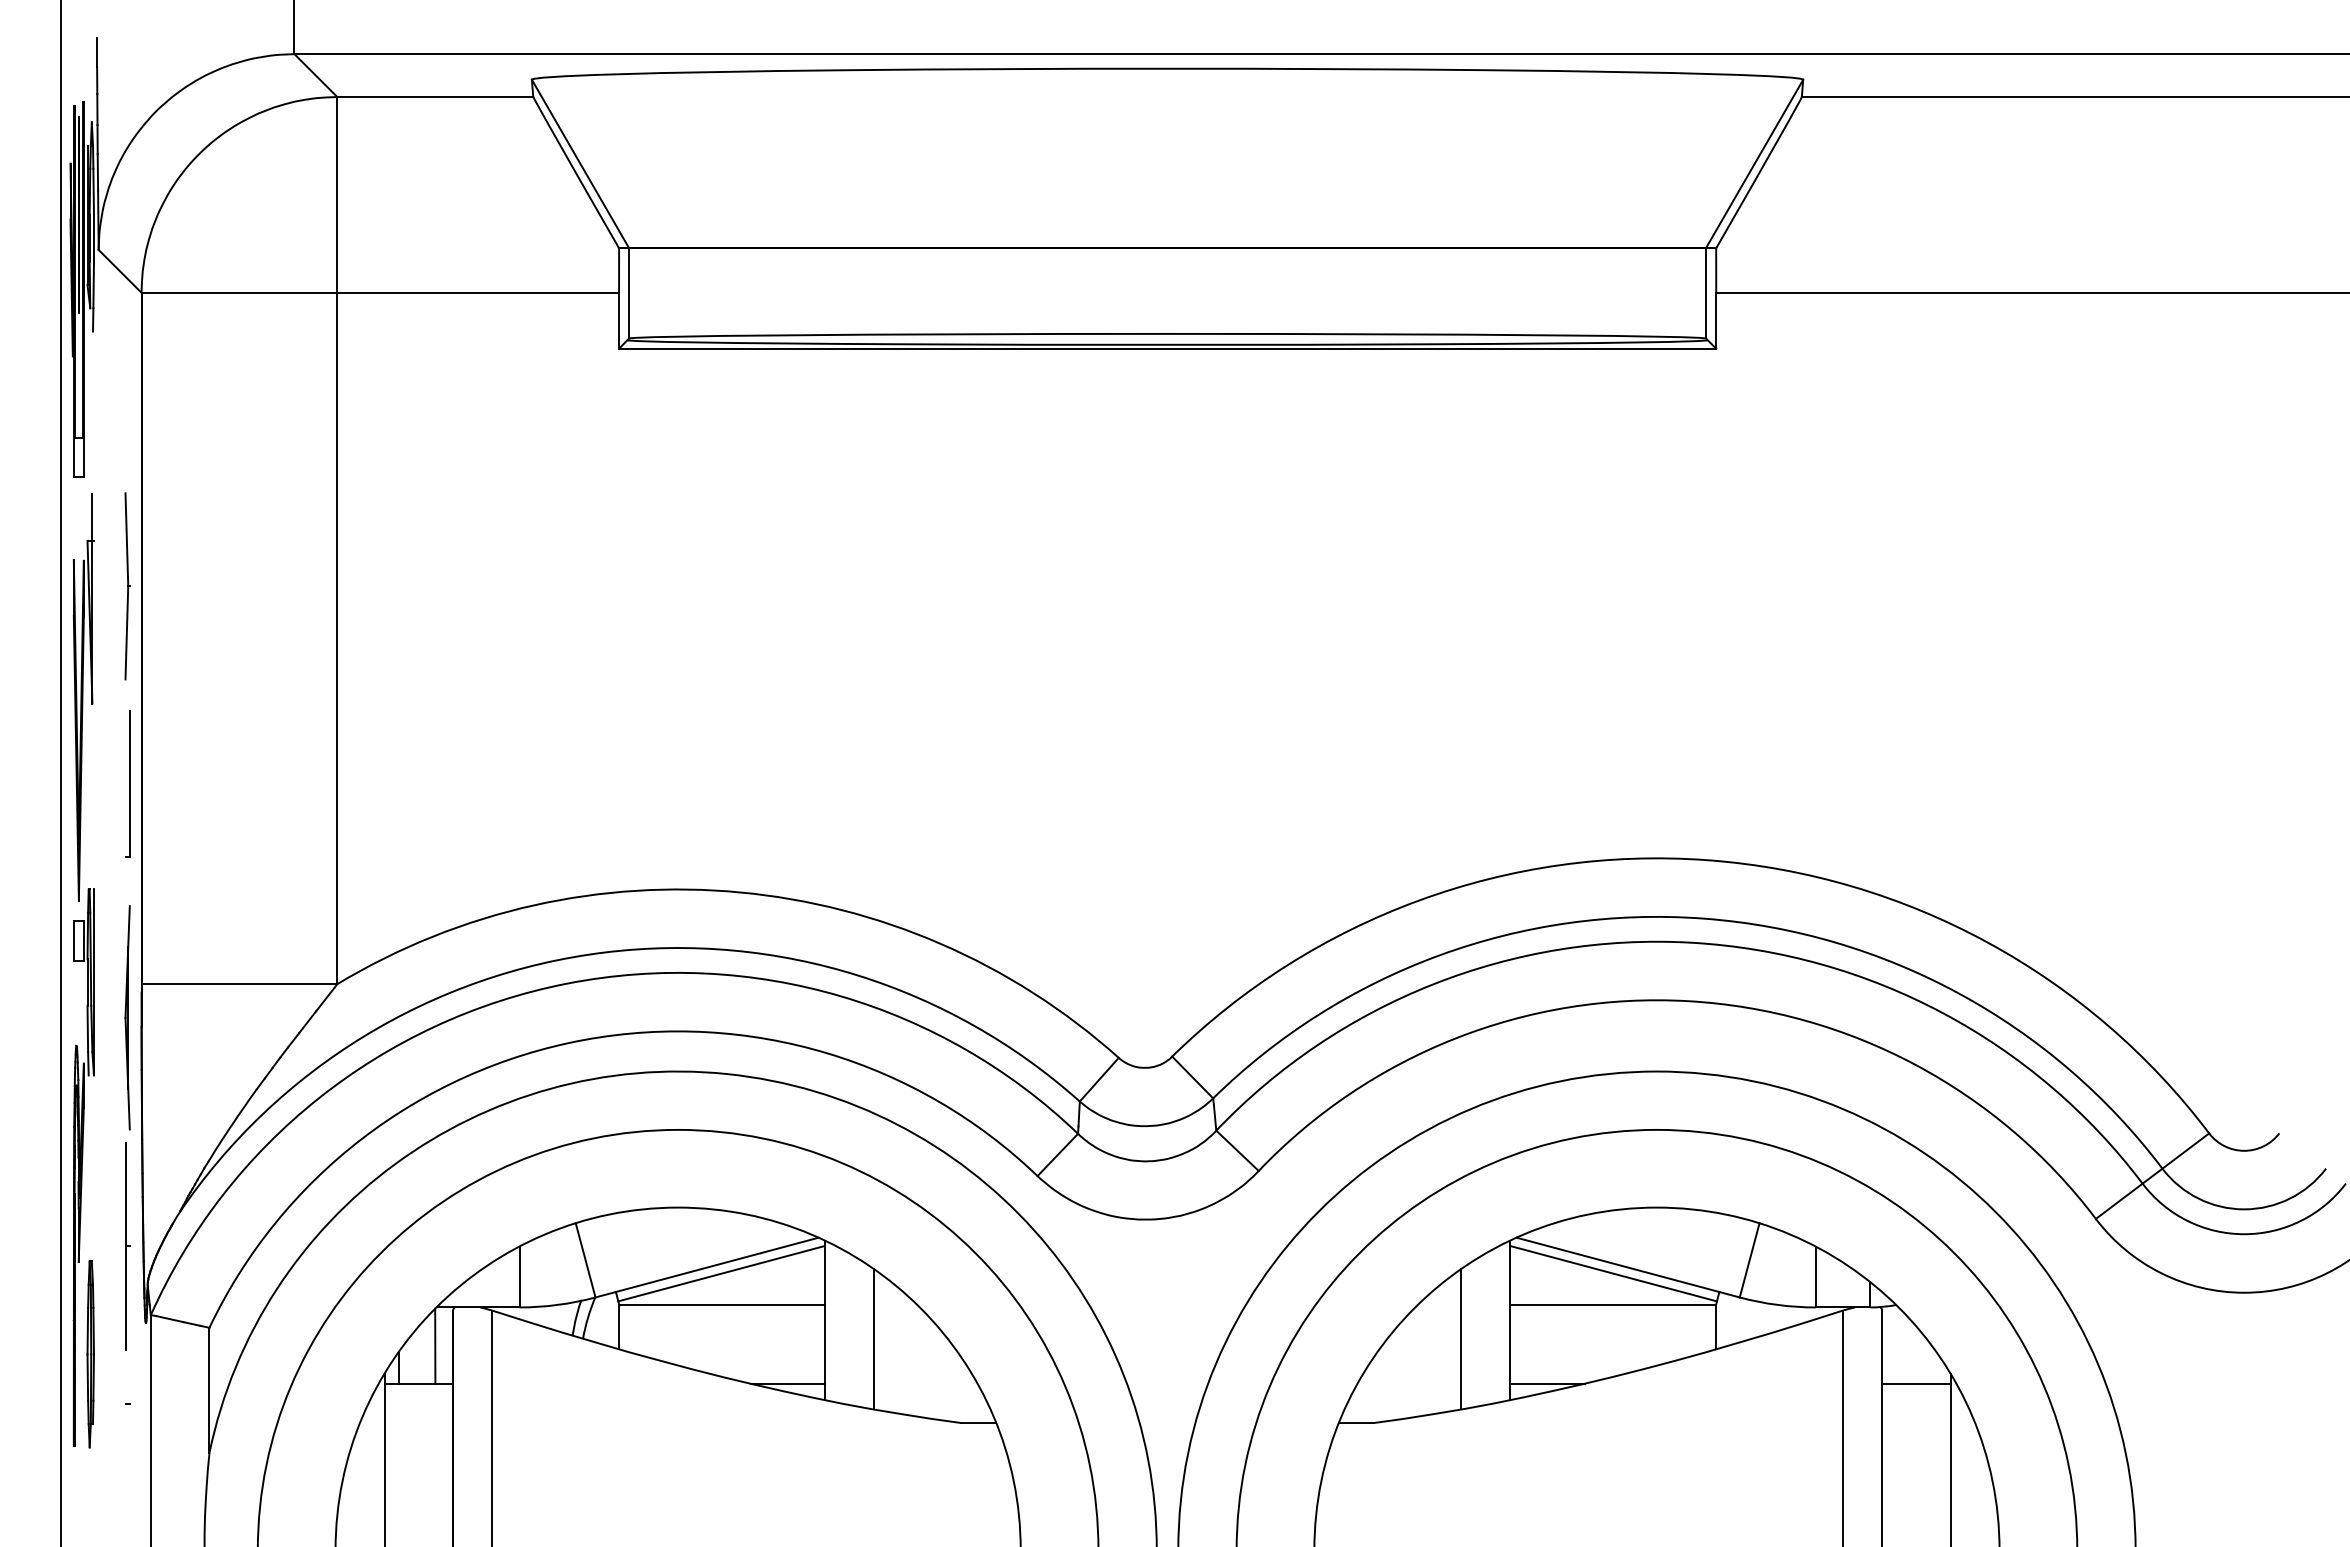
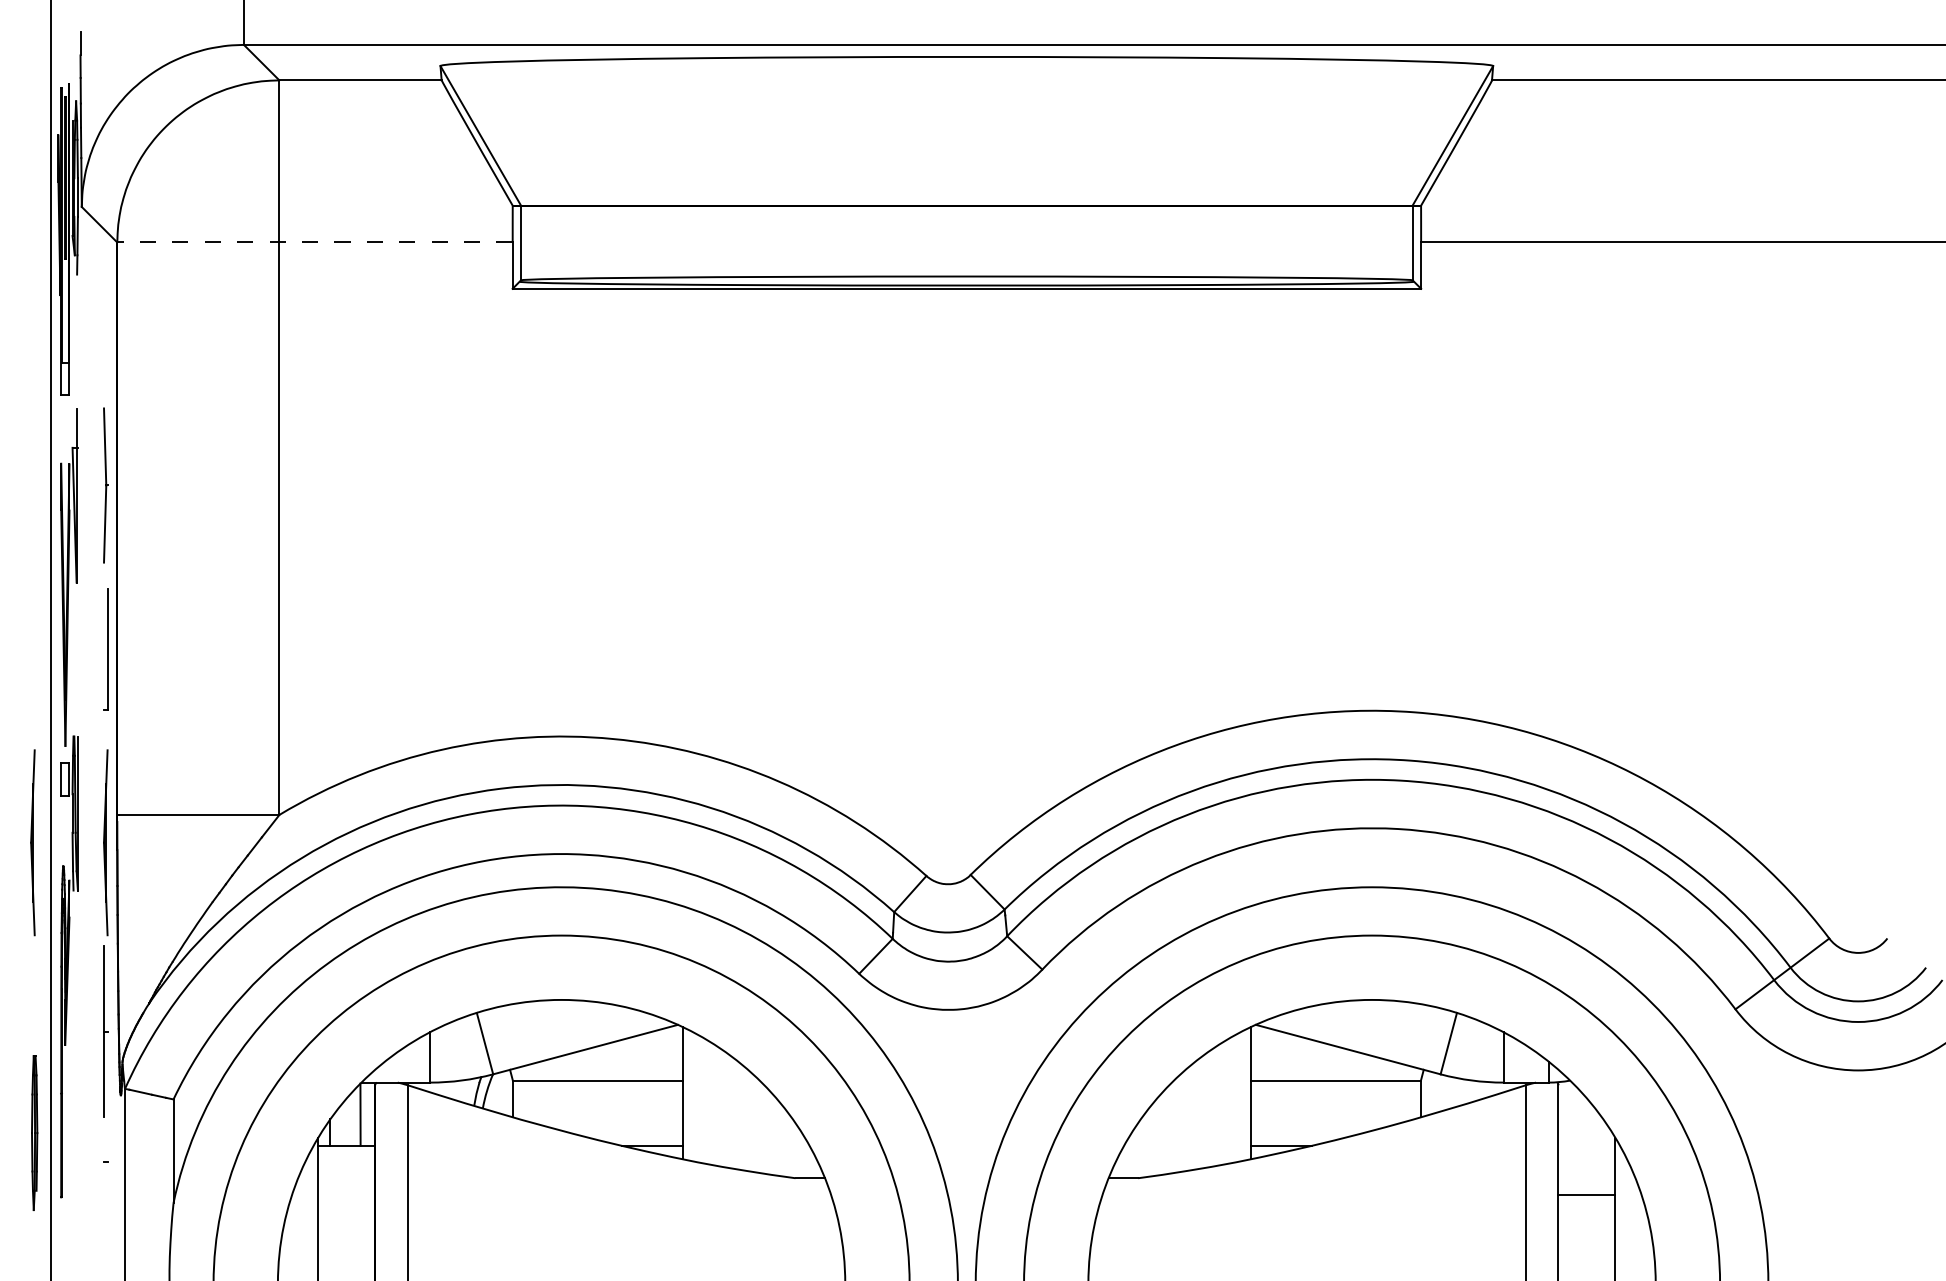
line: (380, 292) -> (315, 242), solid -> dashed
part: (39, 1017) -> (32, 842), added
line: (721, 1273) -> (597, 1054), removed
line: (1613, 1273) -> (1336, 1054), removed
line: (873, 1339) -> (723, 1109), removed
line: (1461, 1339) -> (1210, 1109), removed
part: (90, 1354) -> (34, 1133), moved
line: (1916, 1383) -> (1586, 1194), moved

